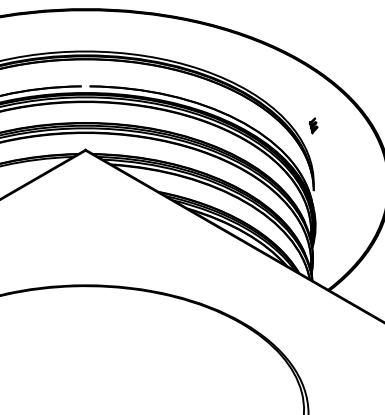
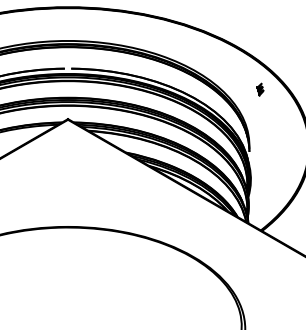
part: (313, 125) -> (260, 89), moved

